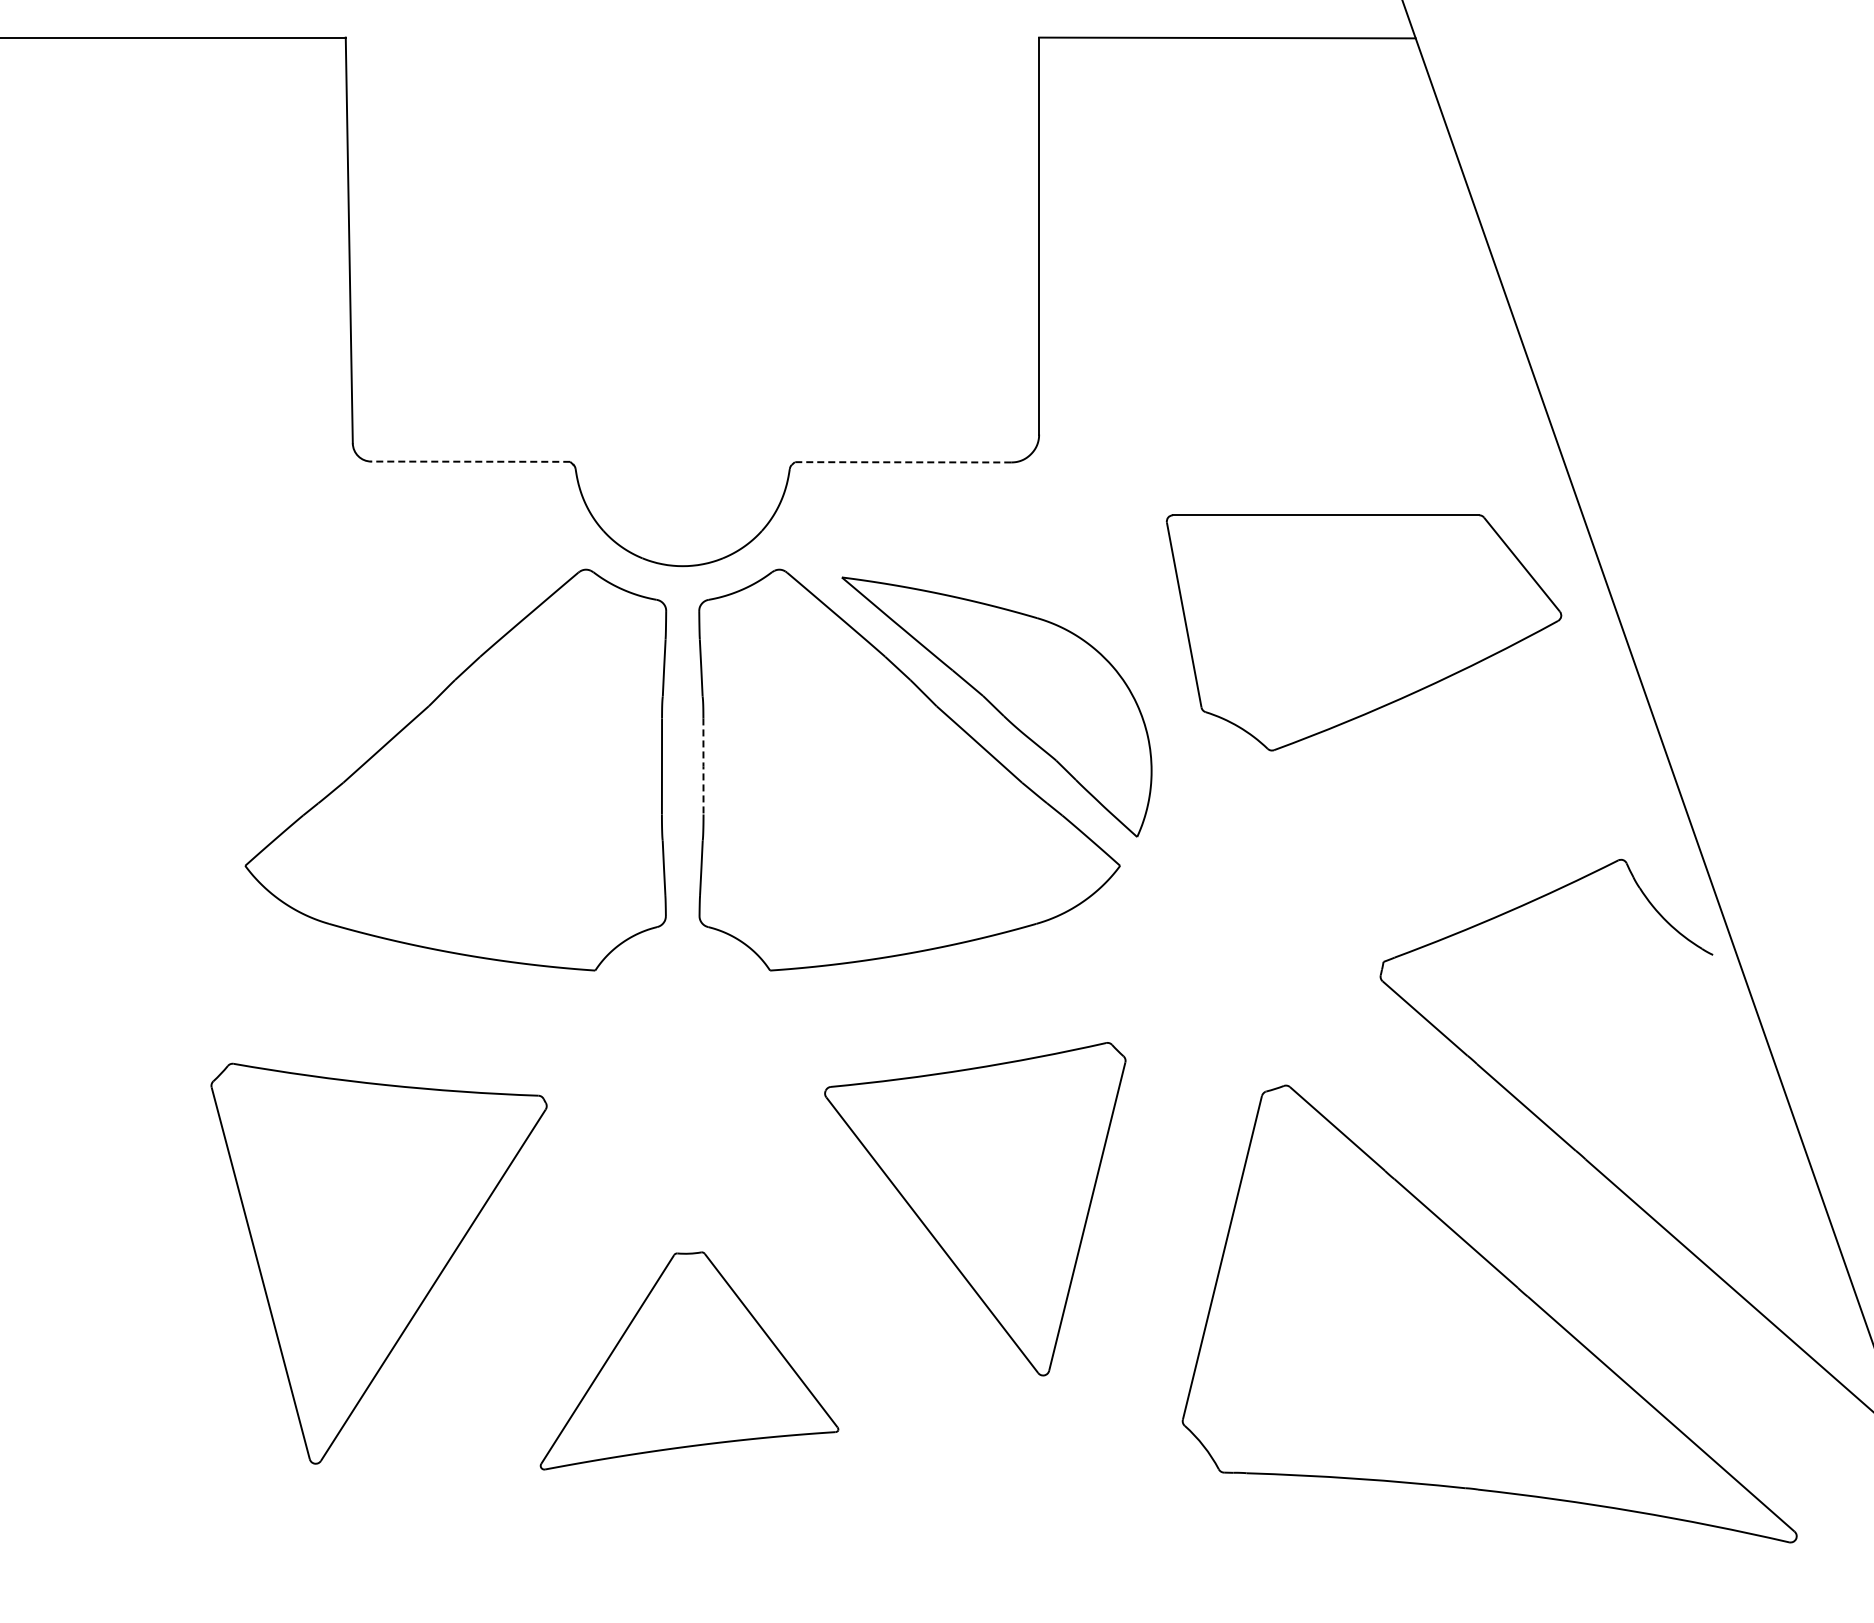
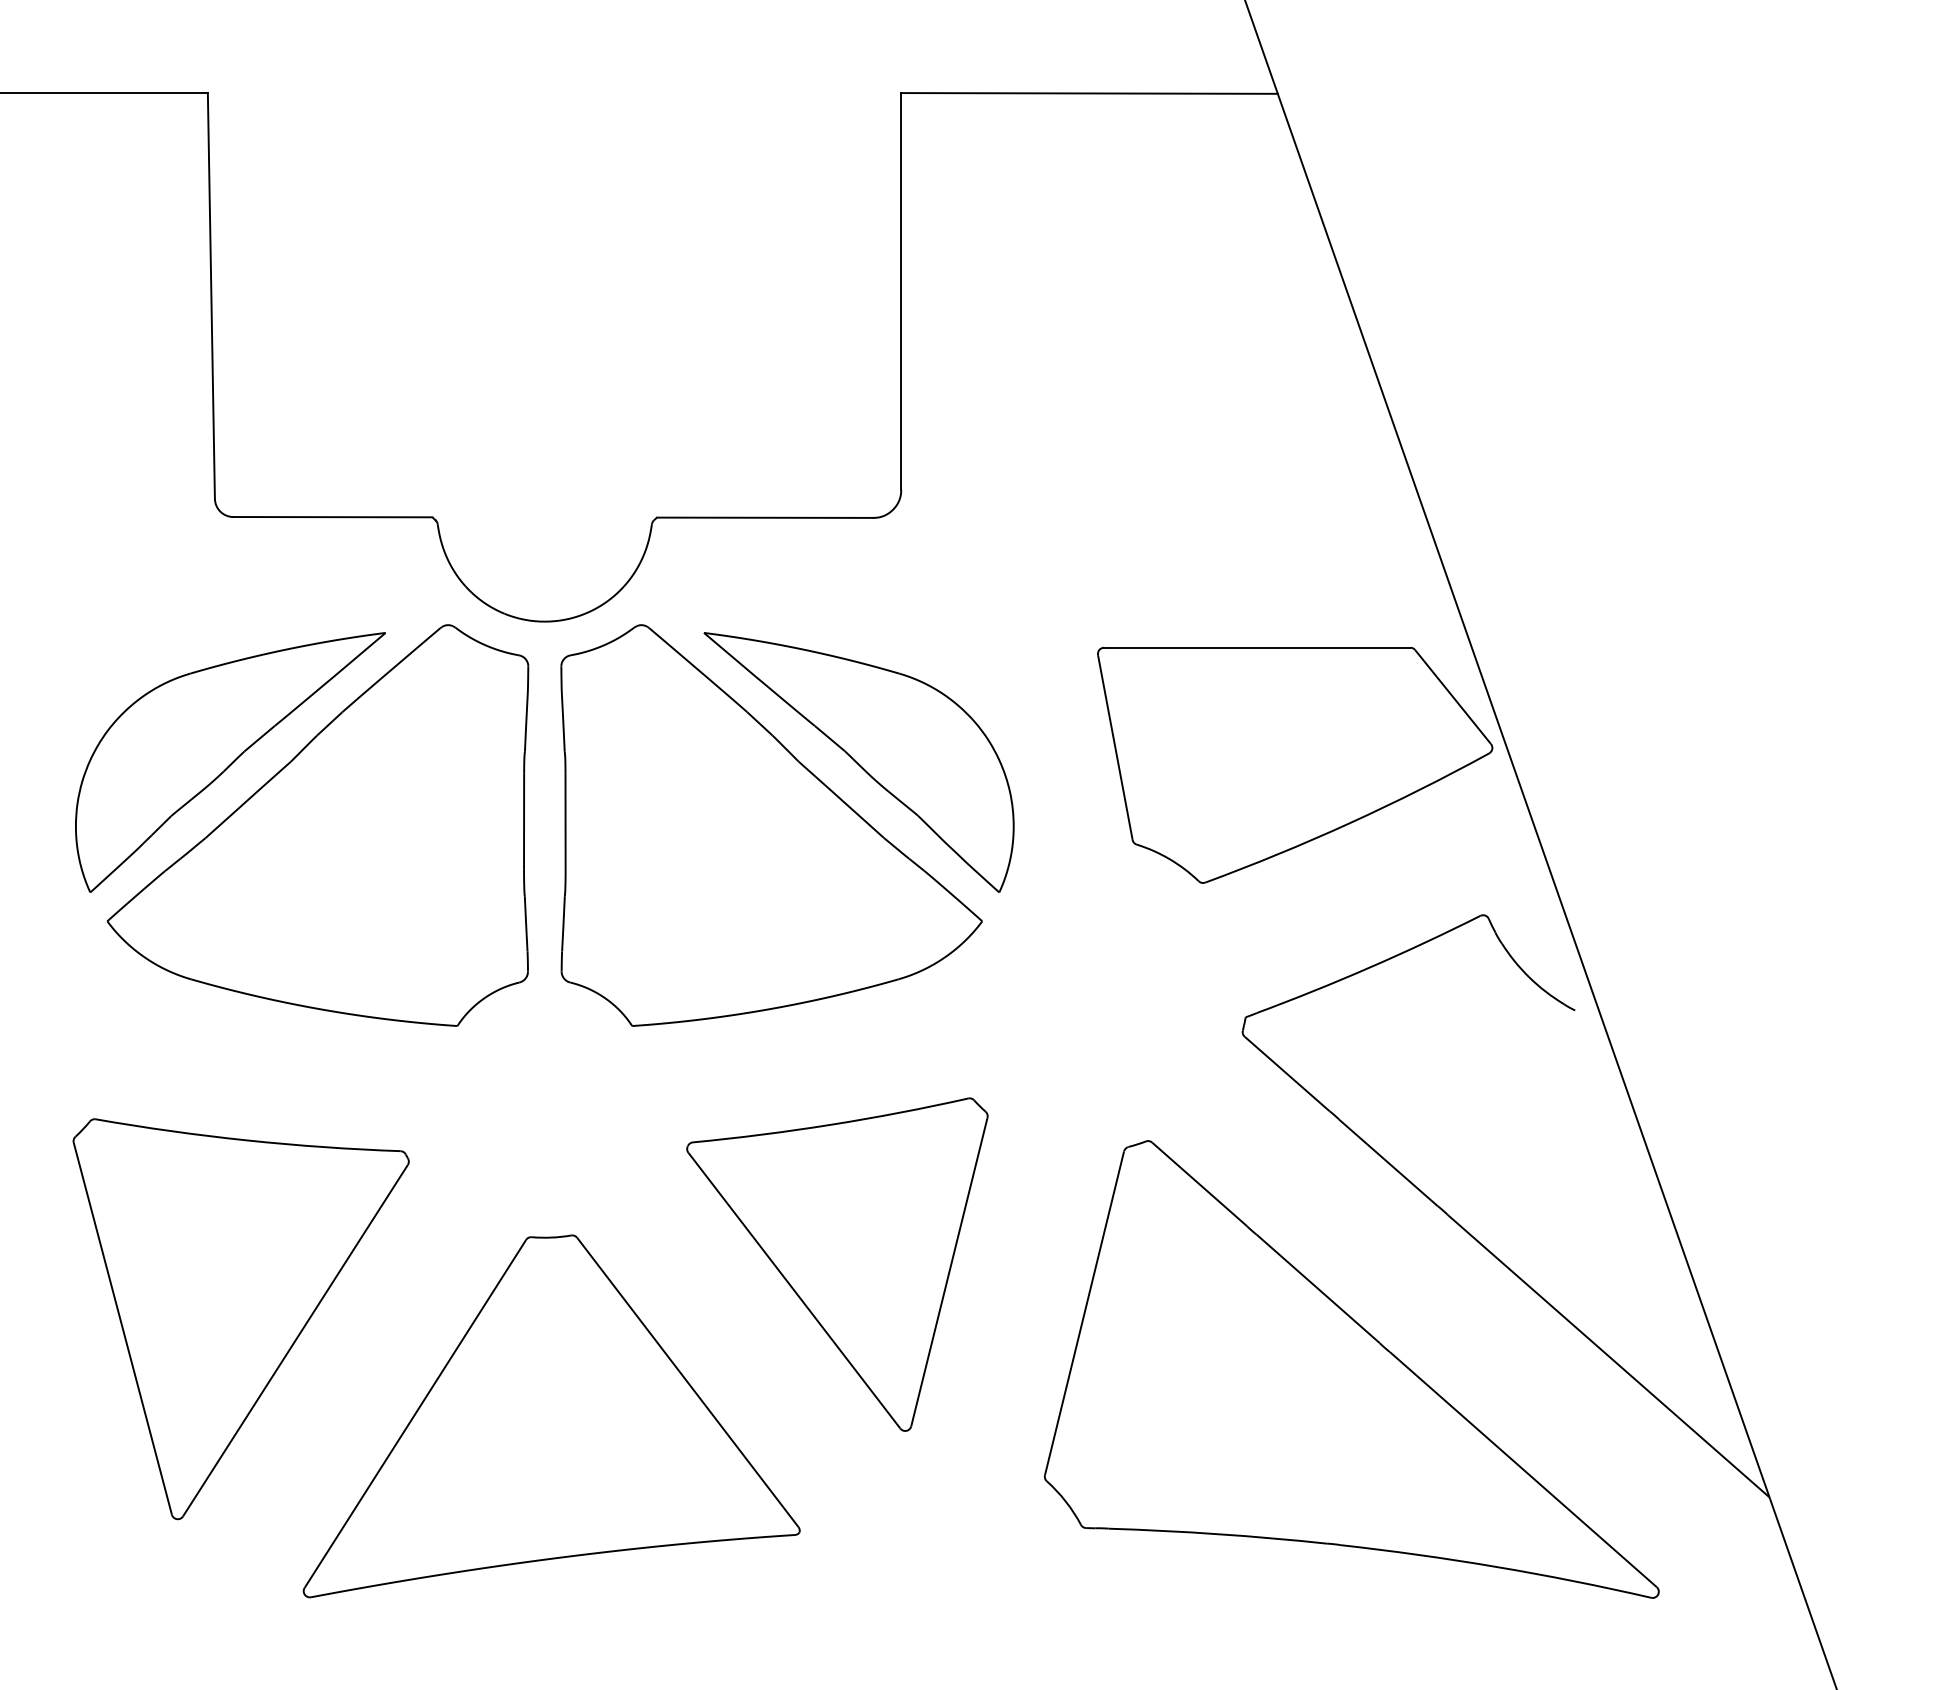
line: (470, 462) -> (332, 517), dashed -> solid
line: (902, 462) -> (764, 517), dashed -> solid
part: (1364, 632) -> (1295, 764), moved
part: (368, 707) -> (230, 762), added
line: (703, 766) -> (565, 821), dashed -> solid
part: (689, 1361) -> (551, 1416), size x1.67

